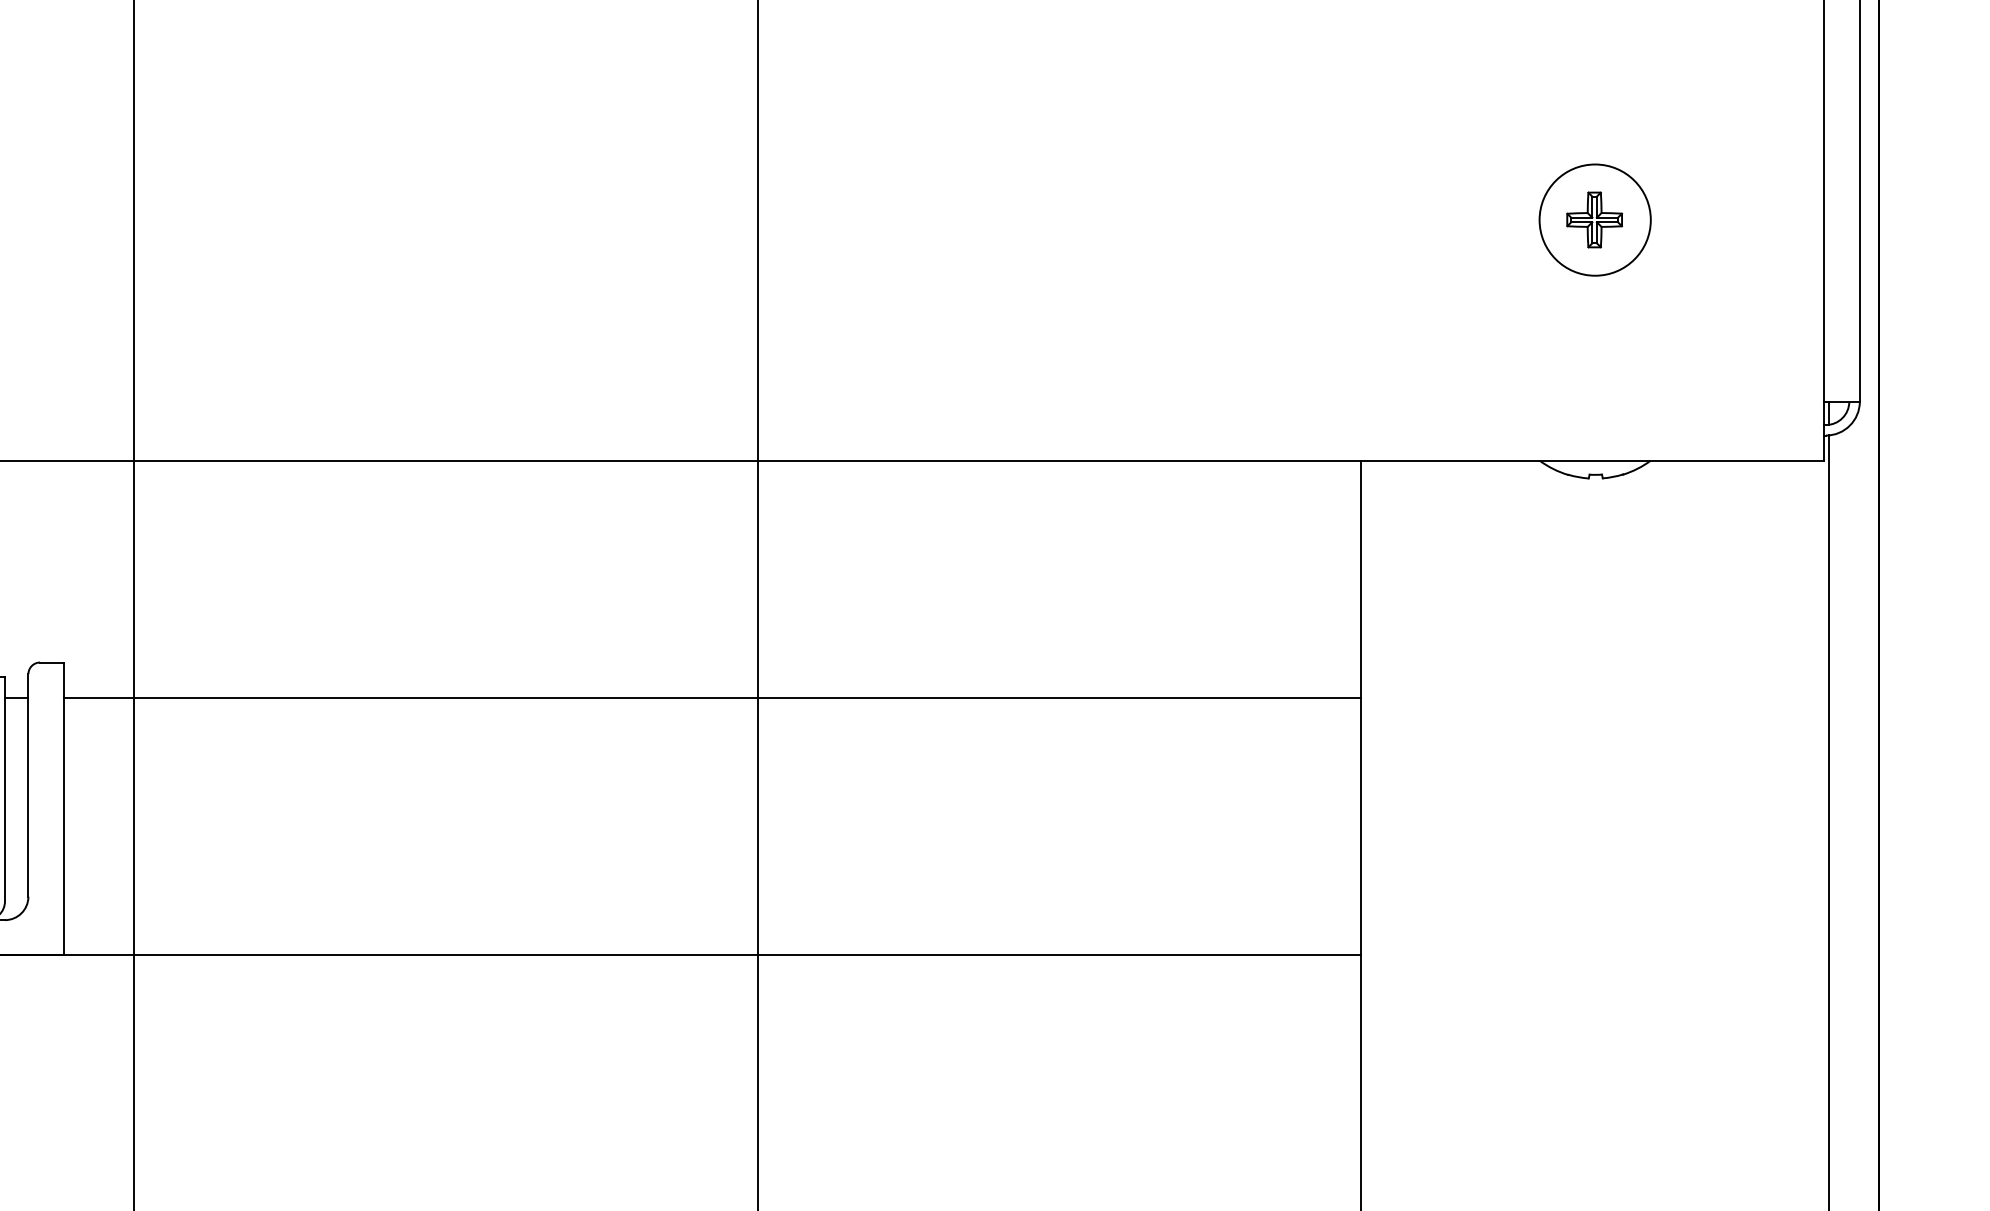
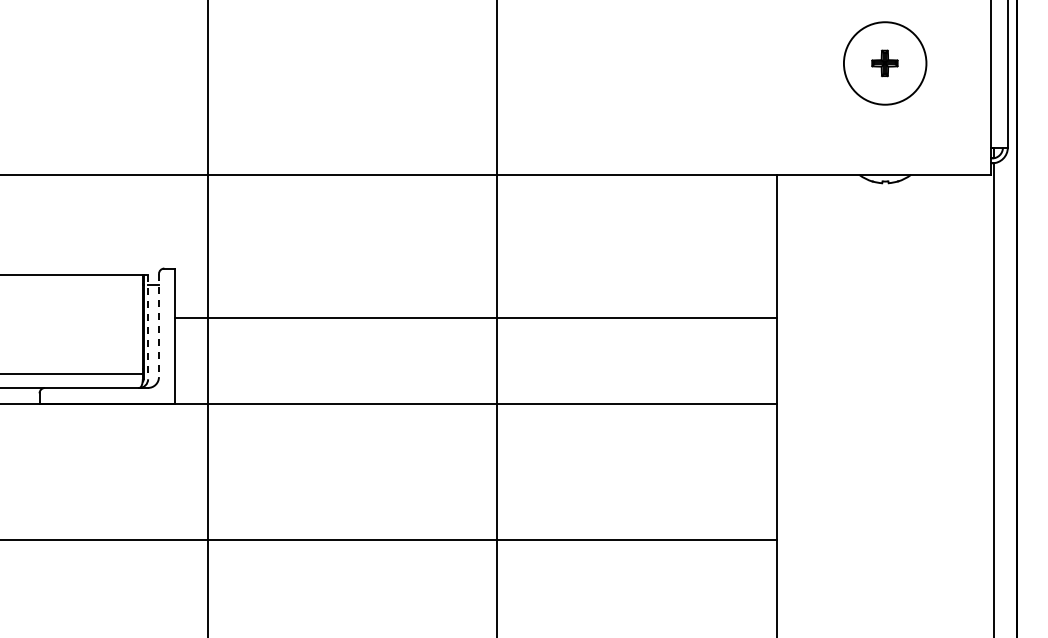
circle: (1593, 220) -> (884, 63), size x1.6
line: (711, 696) -> (475, 317), moved
line: (27, 785) -> (158, 325), solid -> dashed
line: (5, 789) -> (148, 327), solid -> dashed

